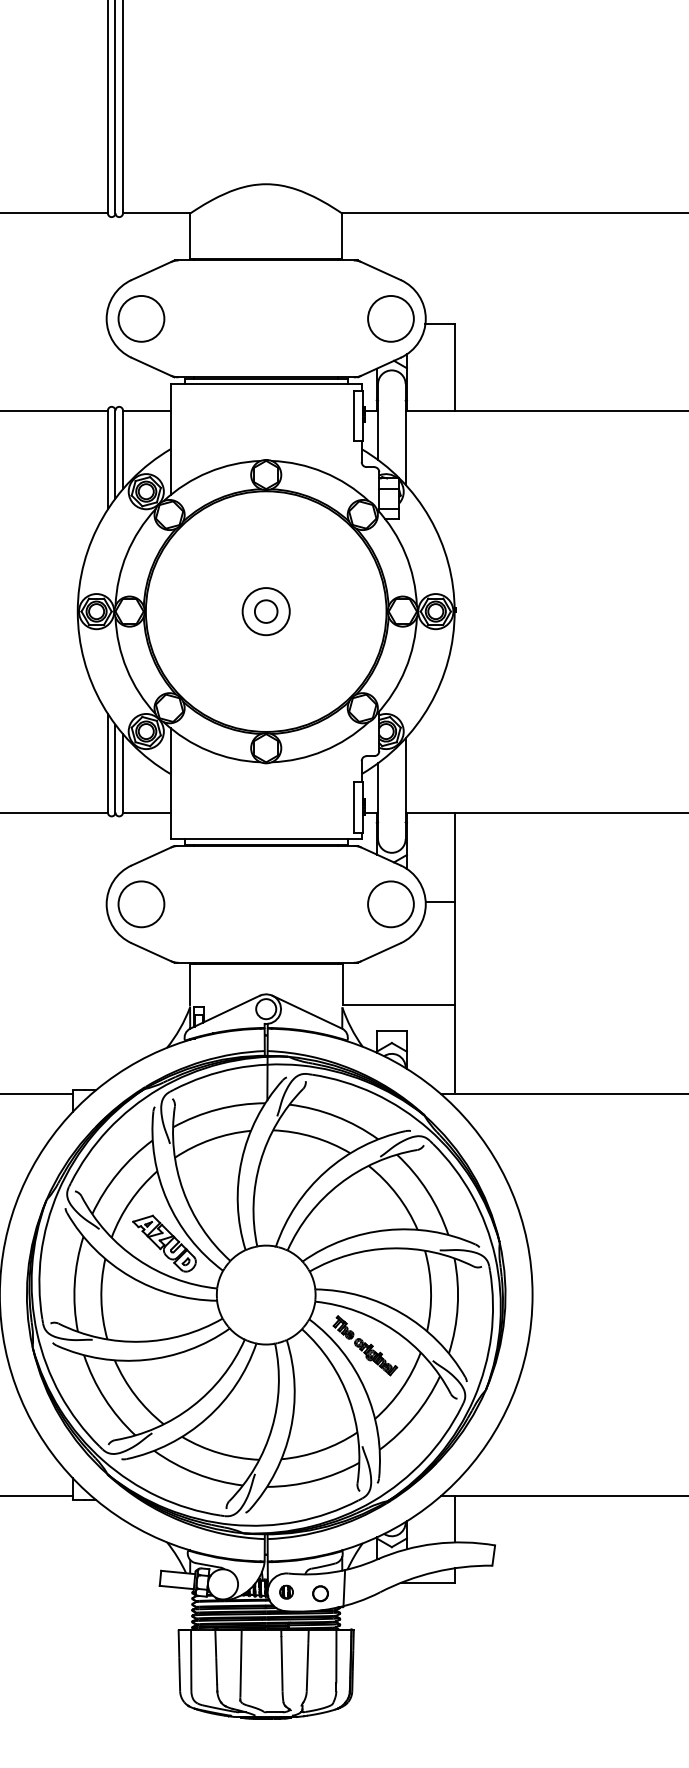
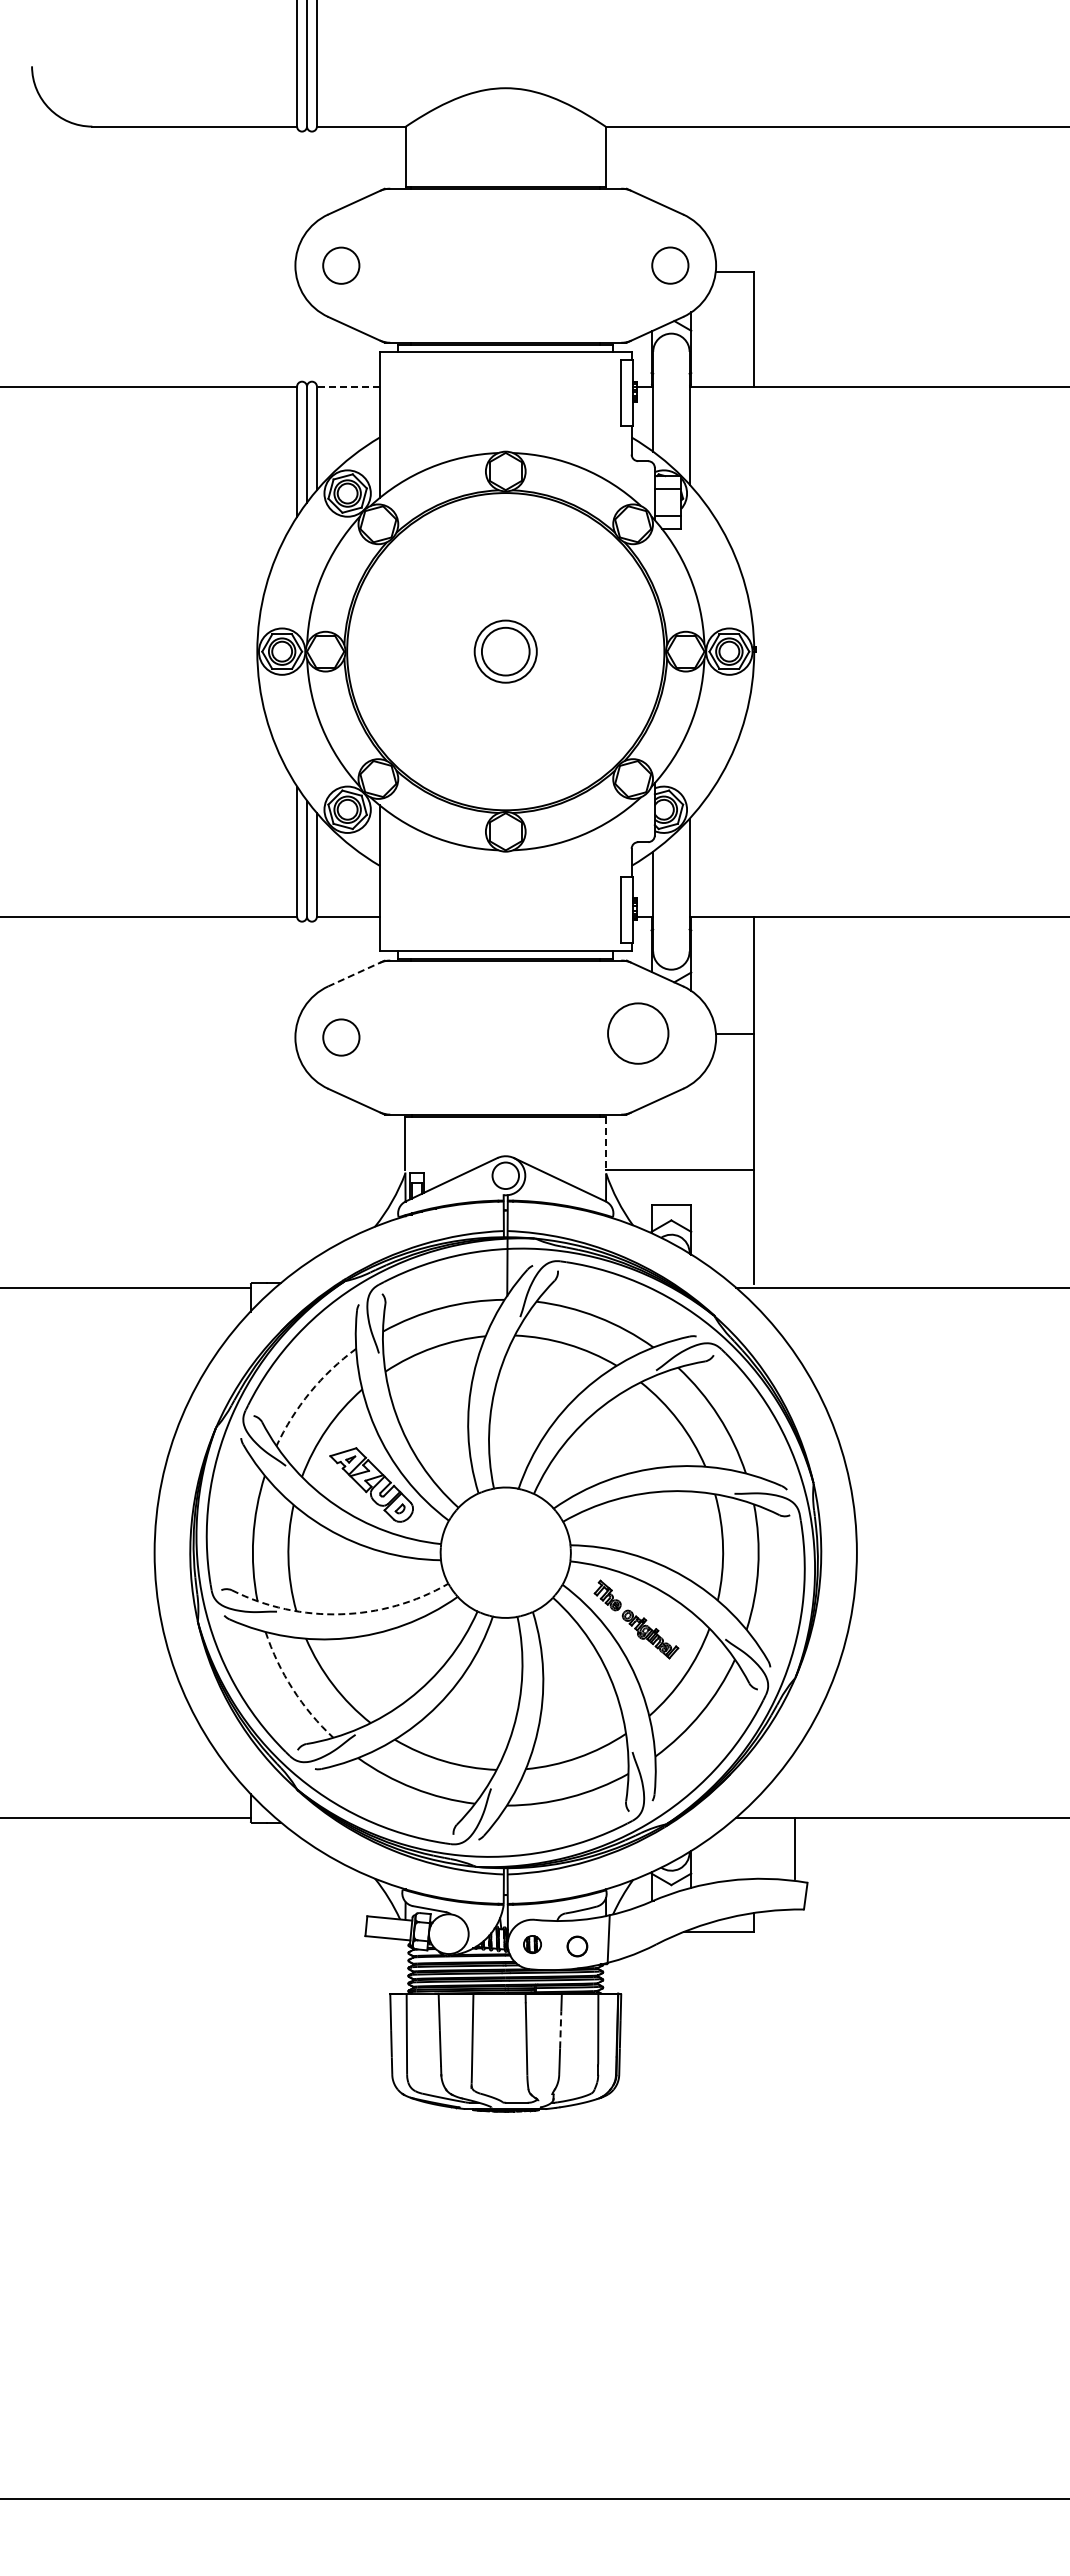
circle: (141, 318) -> (341, 265), size x0.6
circle: (391, 318) -> (670, 265), size x0.6
line: (146, 410) -> (347, 386), solid -> dashed
circle: (266, 611) -> (505, 651), size x1.6
line: (153, 855) -> (356, 973), solid -> dashed
circle: (141, 904) -> (341, 1037), size x0.6
circle: (391, 904) -> (638, 1033), moved
line: (342, 984) -> (606, 1143), solid -> dashed
arc: (118, 1173) -> (310, 1392), solid -> dashed
arc: (141, 1341) -> (341, 1614), solid -> dashed
arc: (104, 1398) -> (292, 1689), solid -> dashed
line: (454, 1518) -> (795, 1847), moved
line: (307, 1657) -> (560, 2030), solid -> dashed

